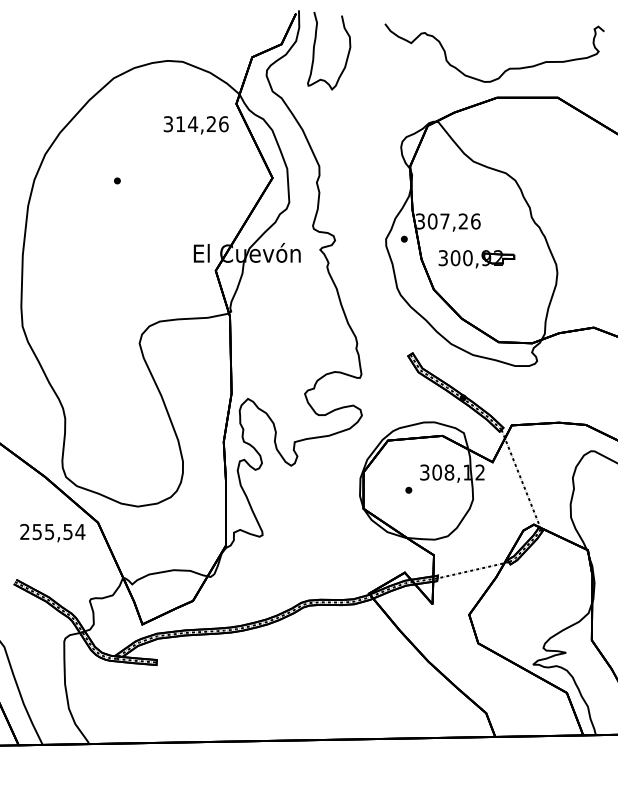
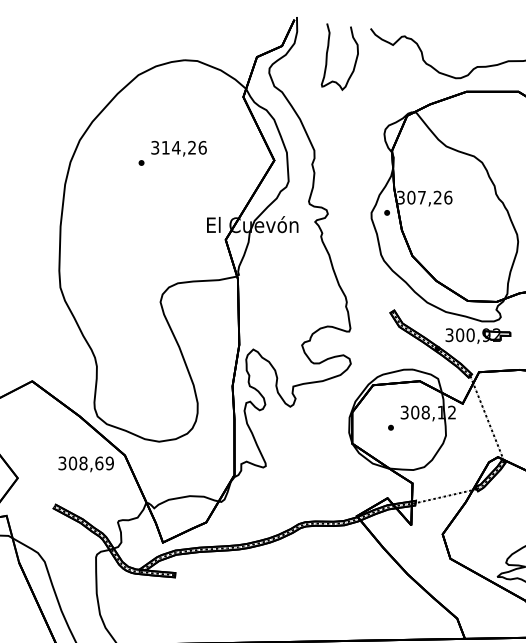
curve: (314, 51) -> (327, 57), moved
text: (195, 125) -> (178, 148), moved
part: (476, 259) -> (478, 336), moved
text: (52, 531) -> (85, 463), 255,54 -> 308,69

